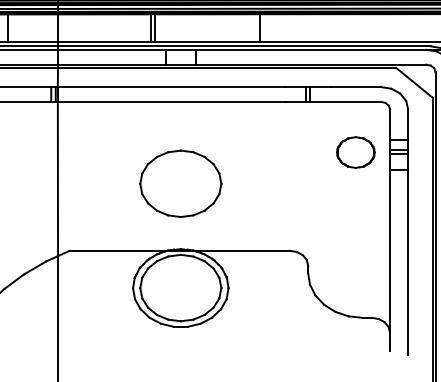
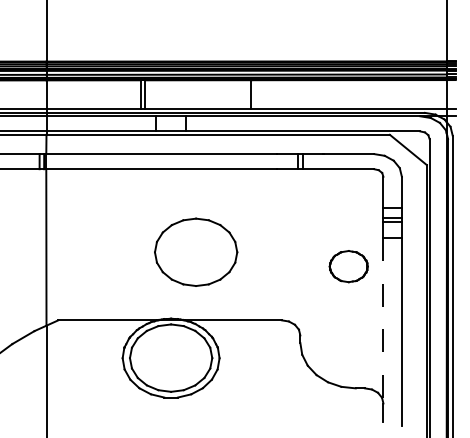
part: (355, 152) -> (348, 266), moved
part: (181, 182) -> (196, 251), moved
line: (390, 250) -> (383, 320), solid -> dashed

